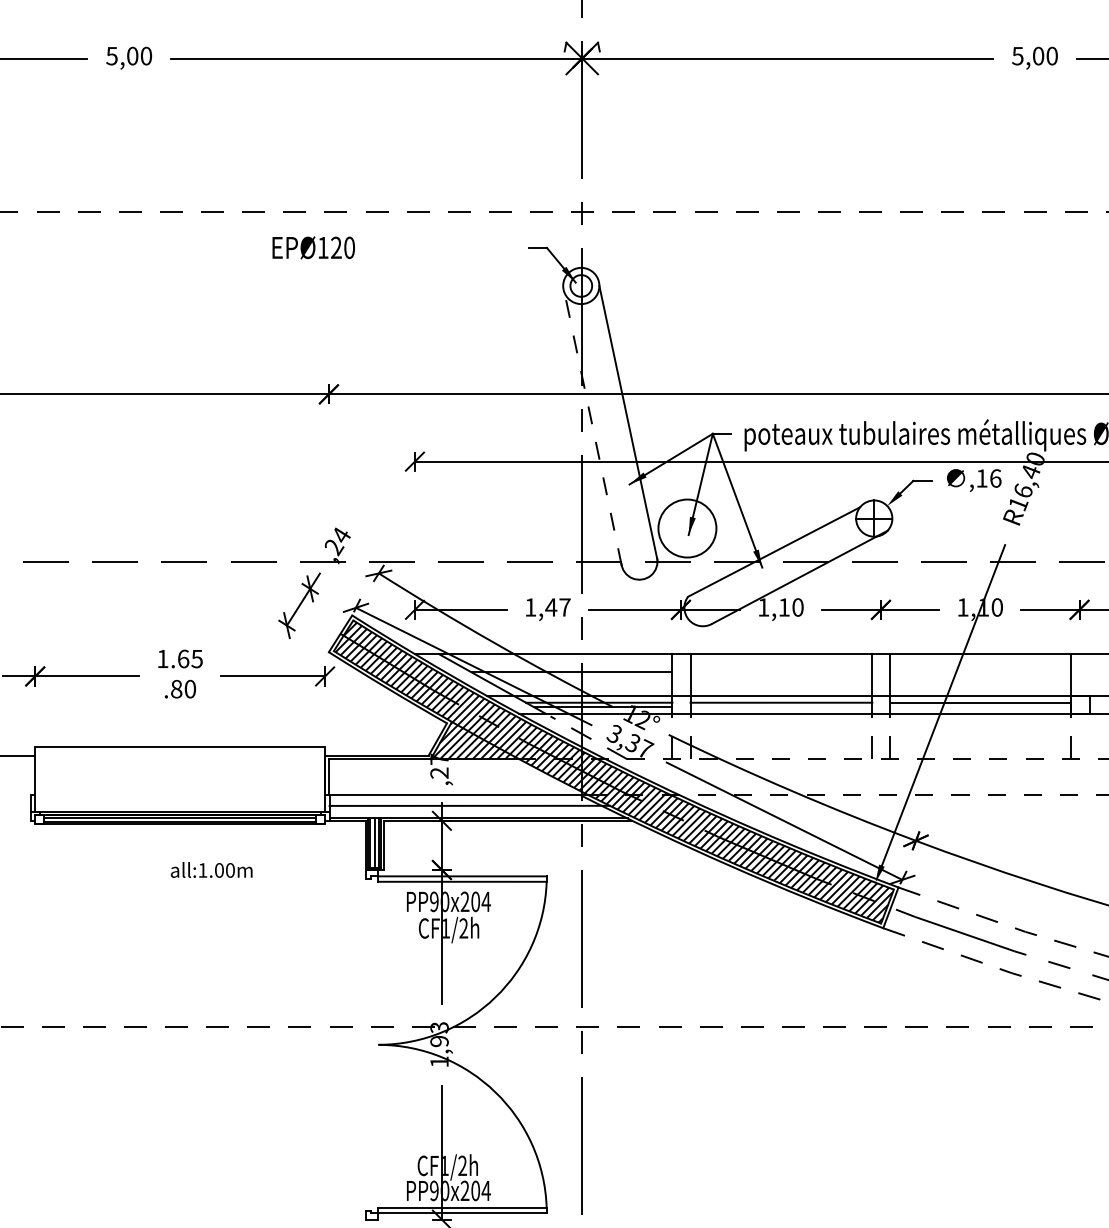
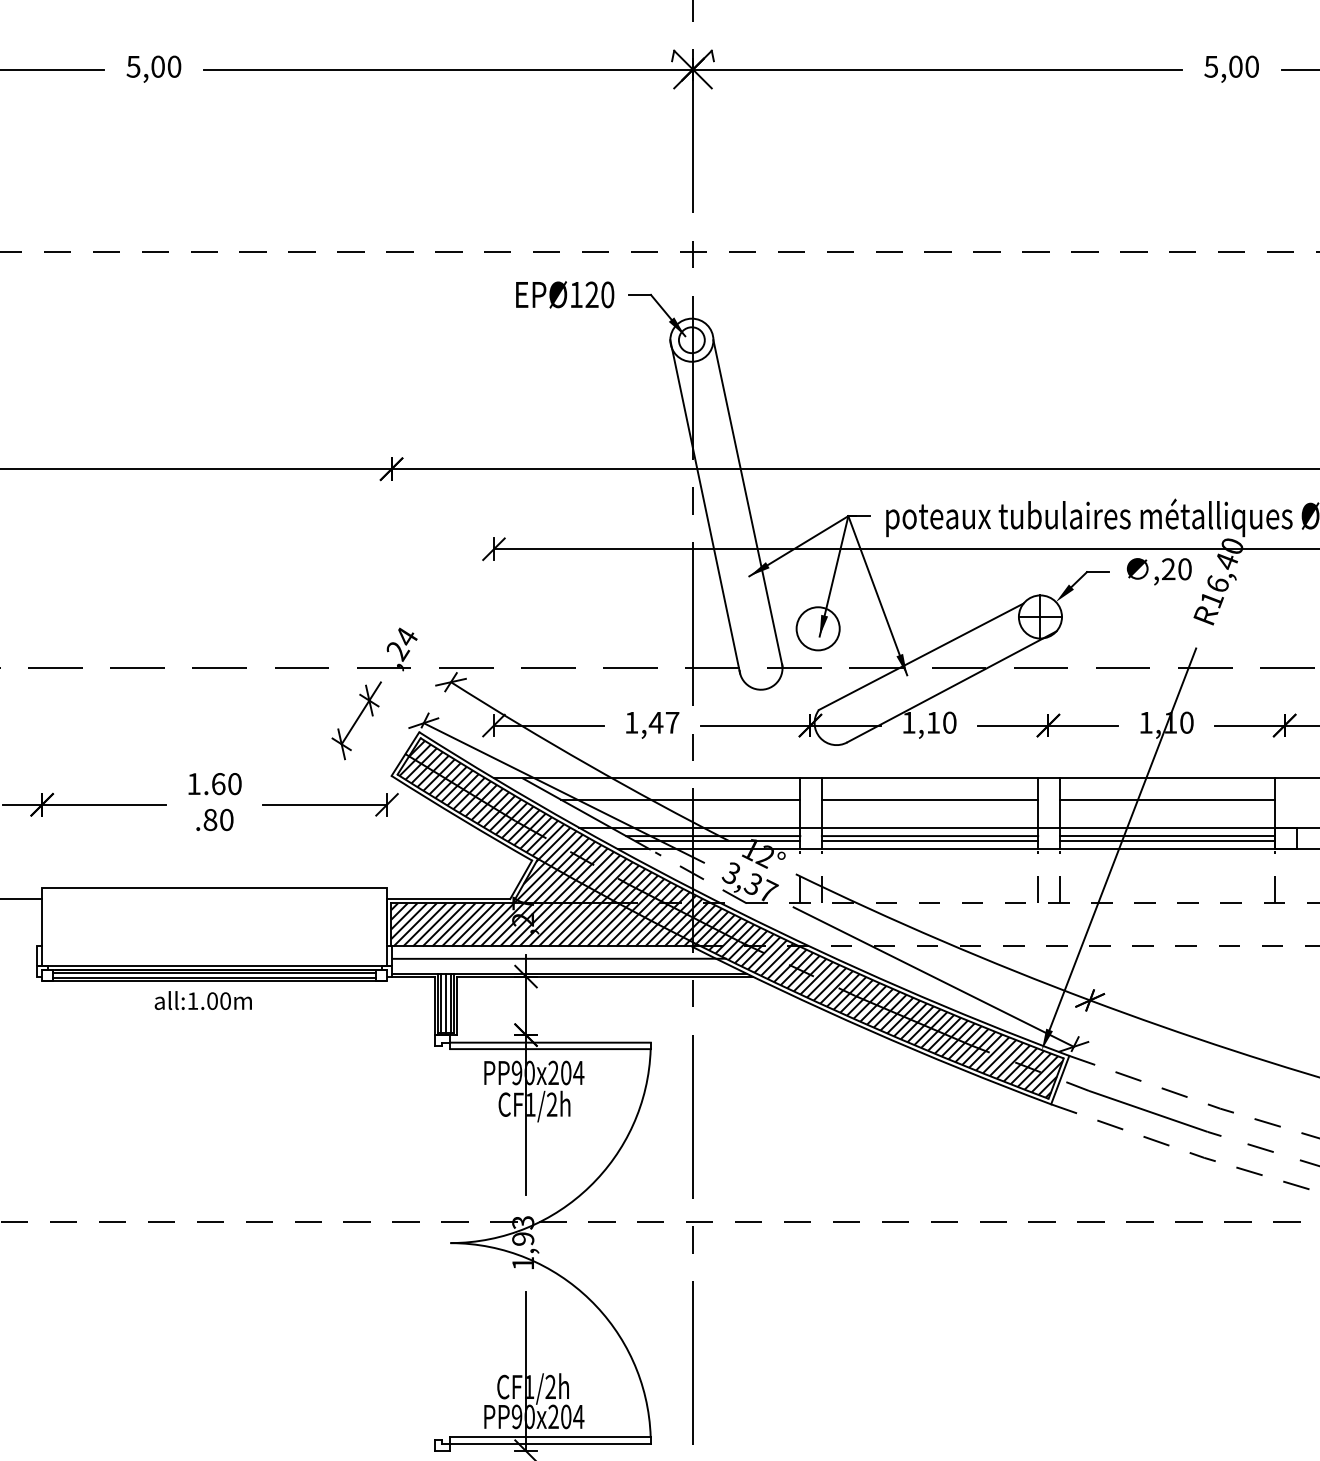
text: (313, 247) -> (564, 294), moved
line: (592, 425) -> (705, 506), dashed -> solid
text: (988, 478) -> (1176, 569), ,16 -> ,20
circle: (687, 528) -> (818, 628), size x0.62
text: (196, 658) -> (234, 783), 1.65 -> 1.60
line: (781, 672) -> (930, 800), added
line: (980, 672) -> (1166, 800), added
line: (781, 707) -> (930, 841), added
line: (980, 707) -> (1166, 841), added
hatch: (456, 777) -> (543, 925), added
text: (211, 869) -> (203, 999), moved

